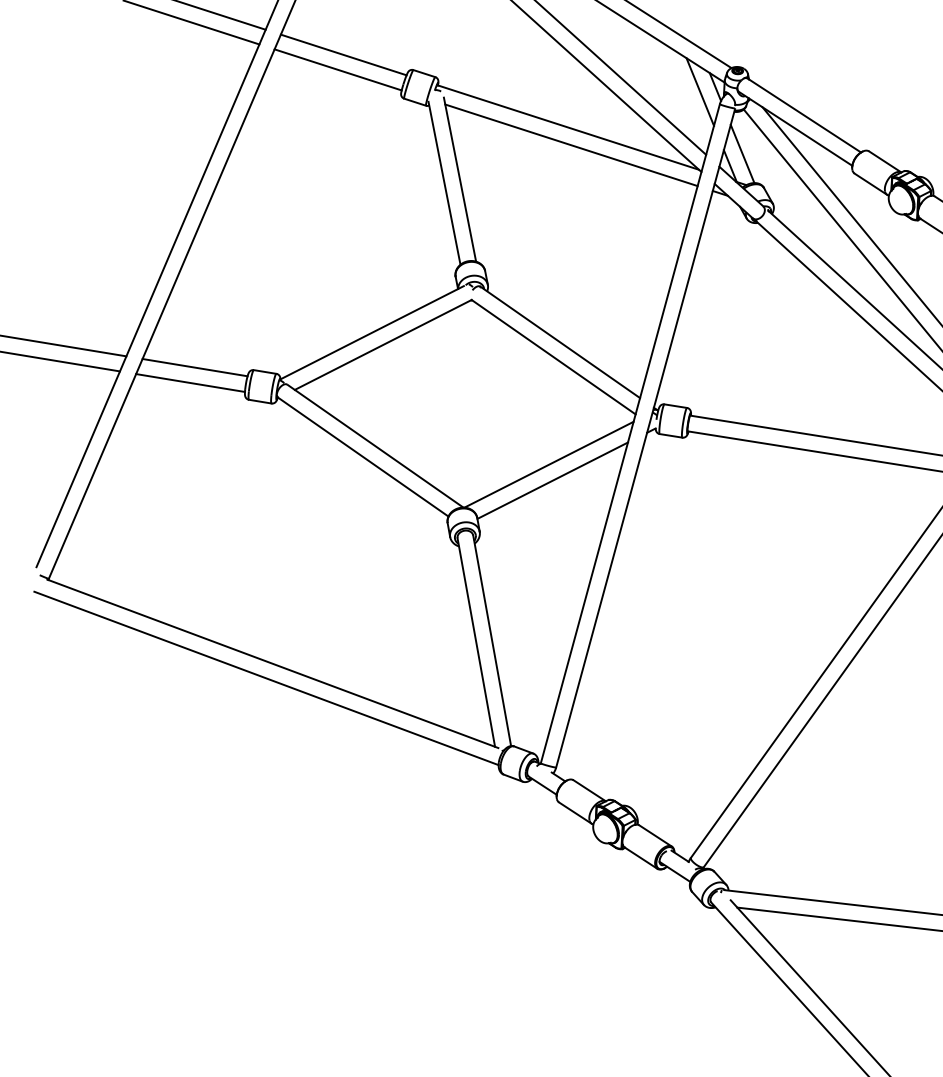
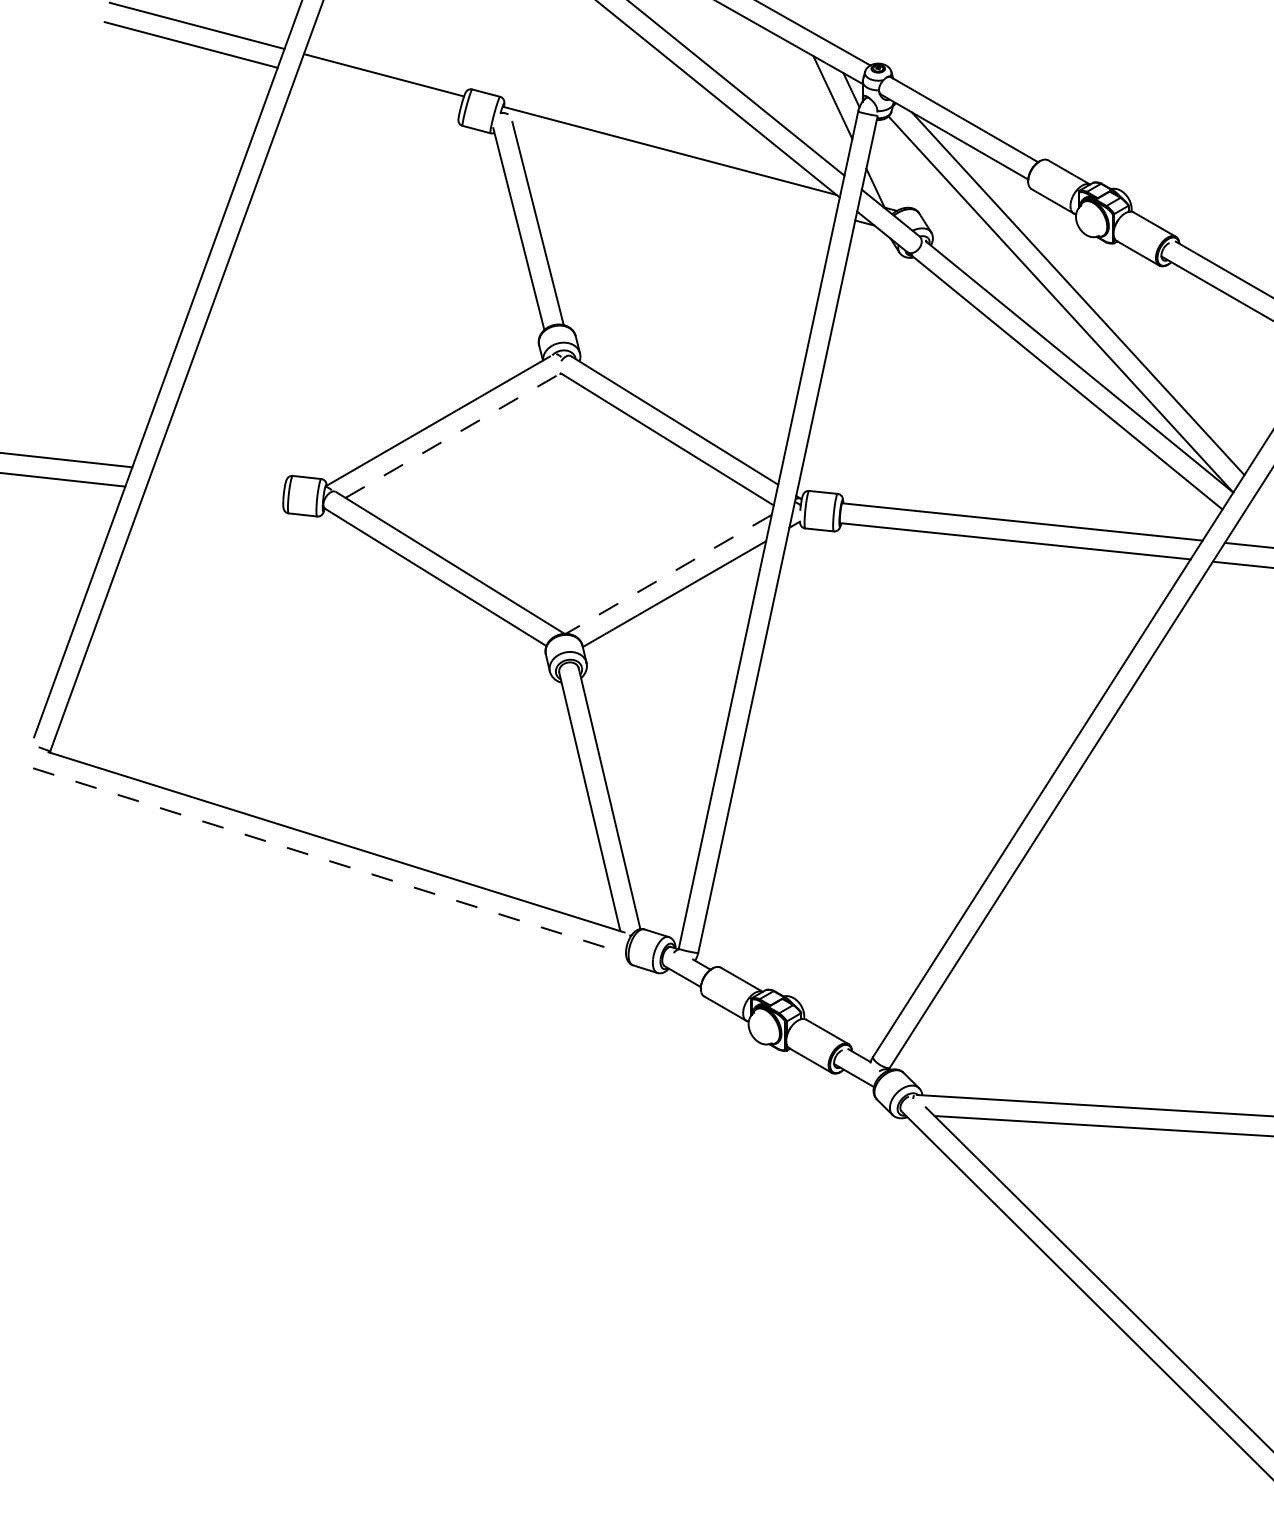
line: (337, 69) -> (377, 93), removed
line: (570, 144) -> (674, 172), removed
line: (742, 153) -> (889, 171), removed
line: (383, 344) -> (453, 435), solid -> dashed
line: (194, 367) -> (218, 476), removed
line: (190, 382) -> (214, 495), removed
line: (548, 464) -> (668, 574), solid -> dashed
line: (266, 678) -> (329, 861), solid -> dashed

